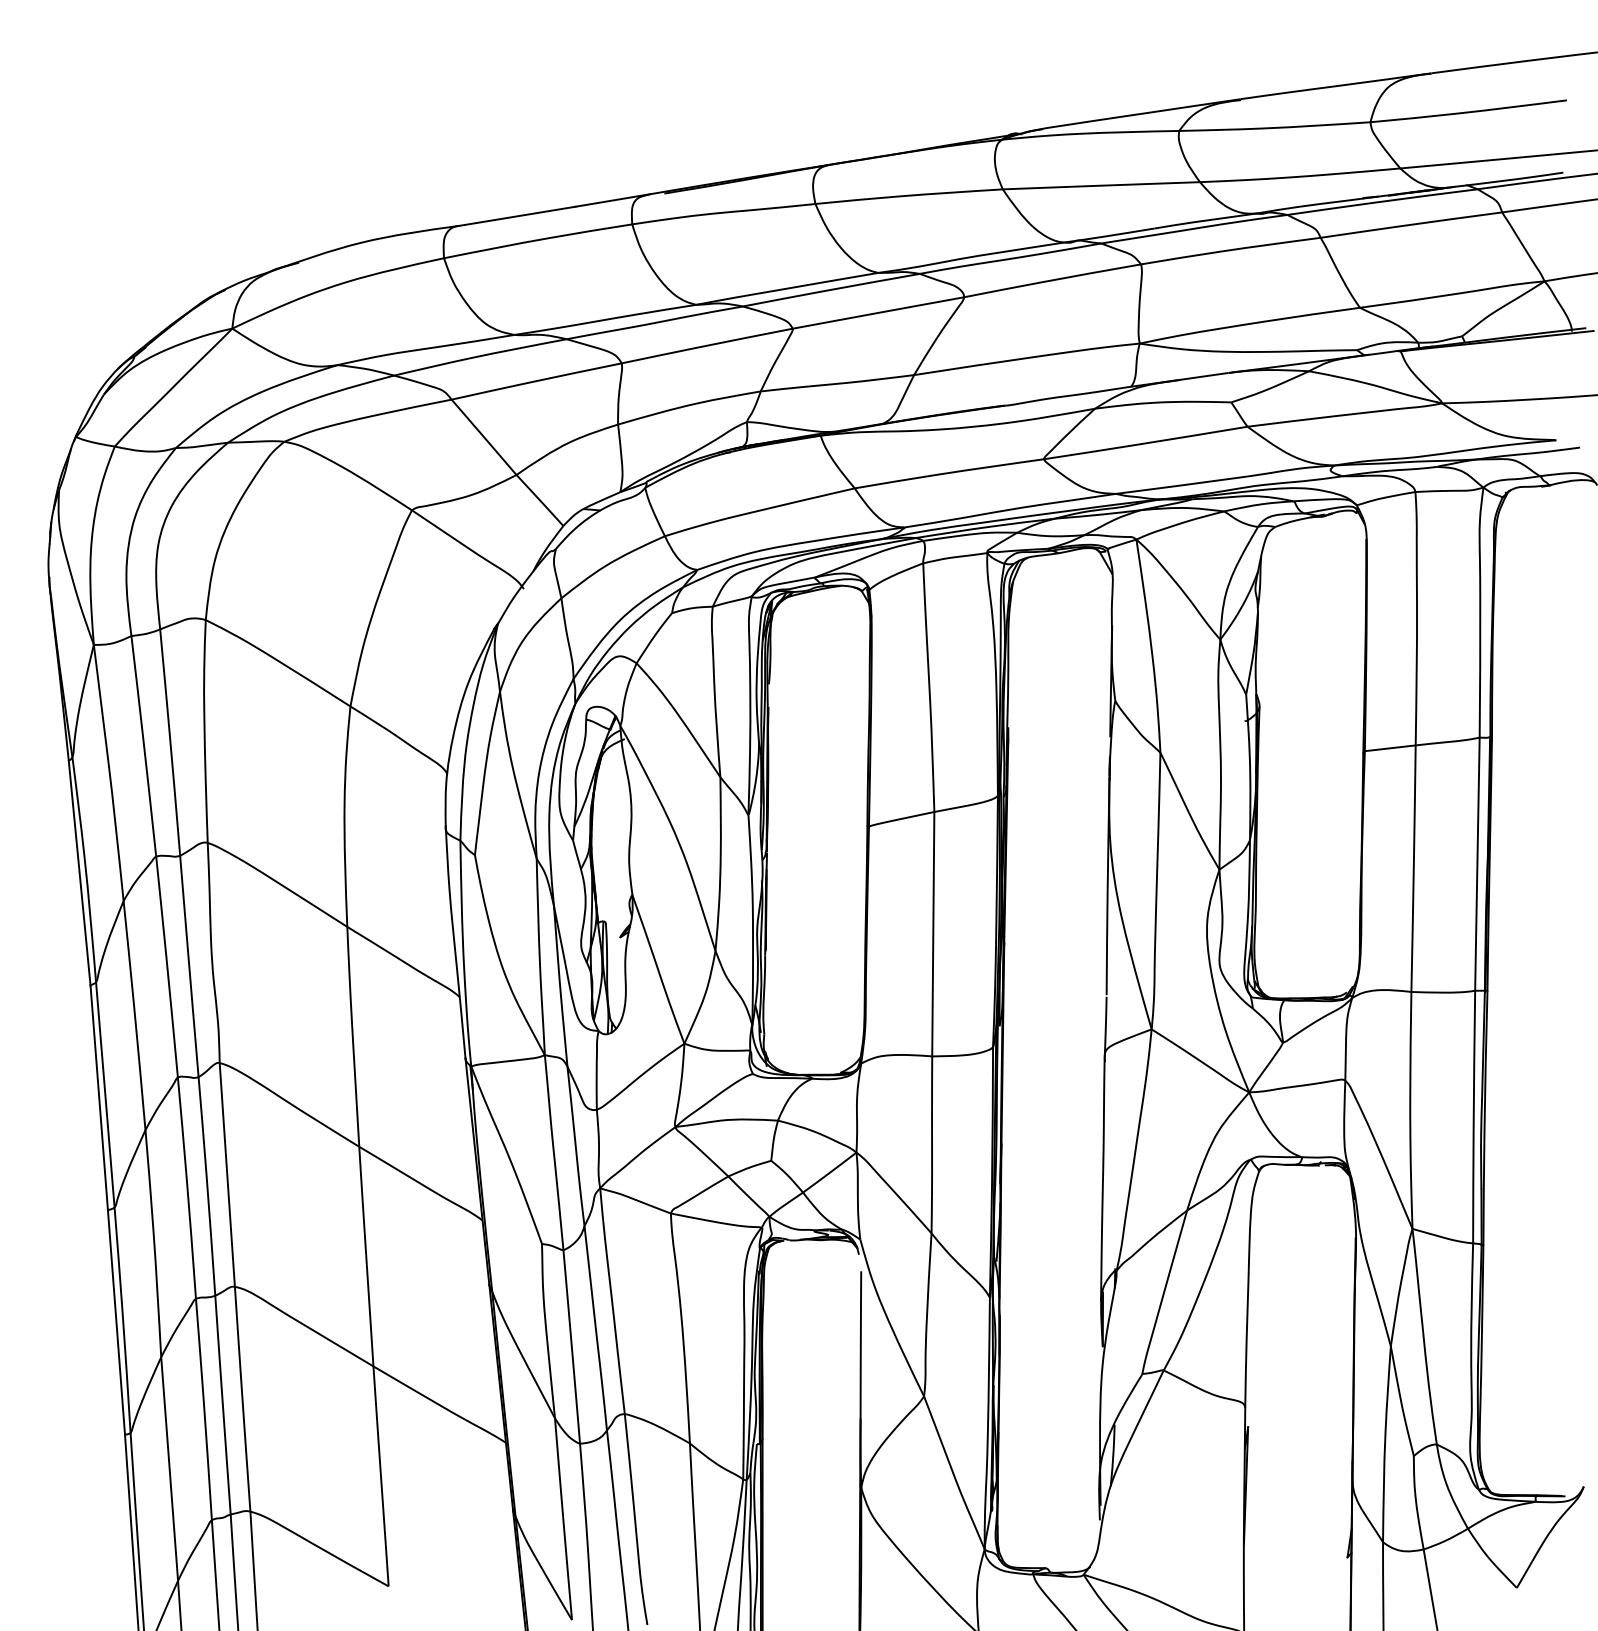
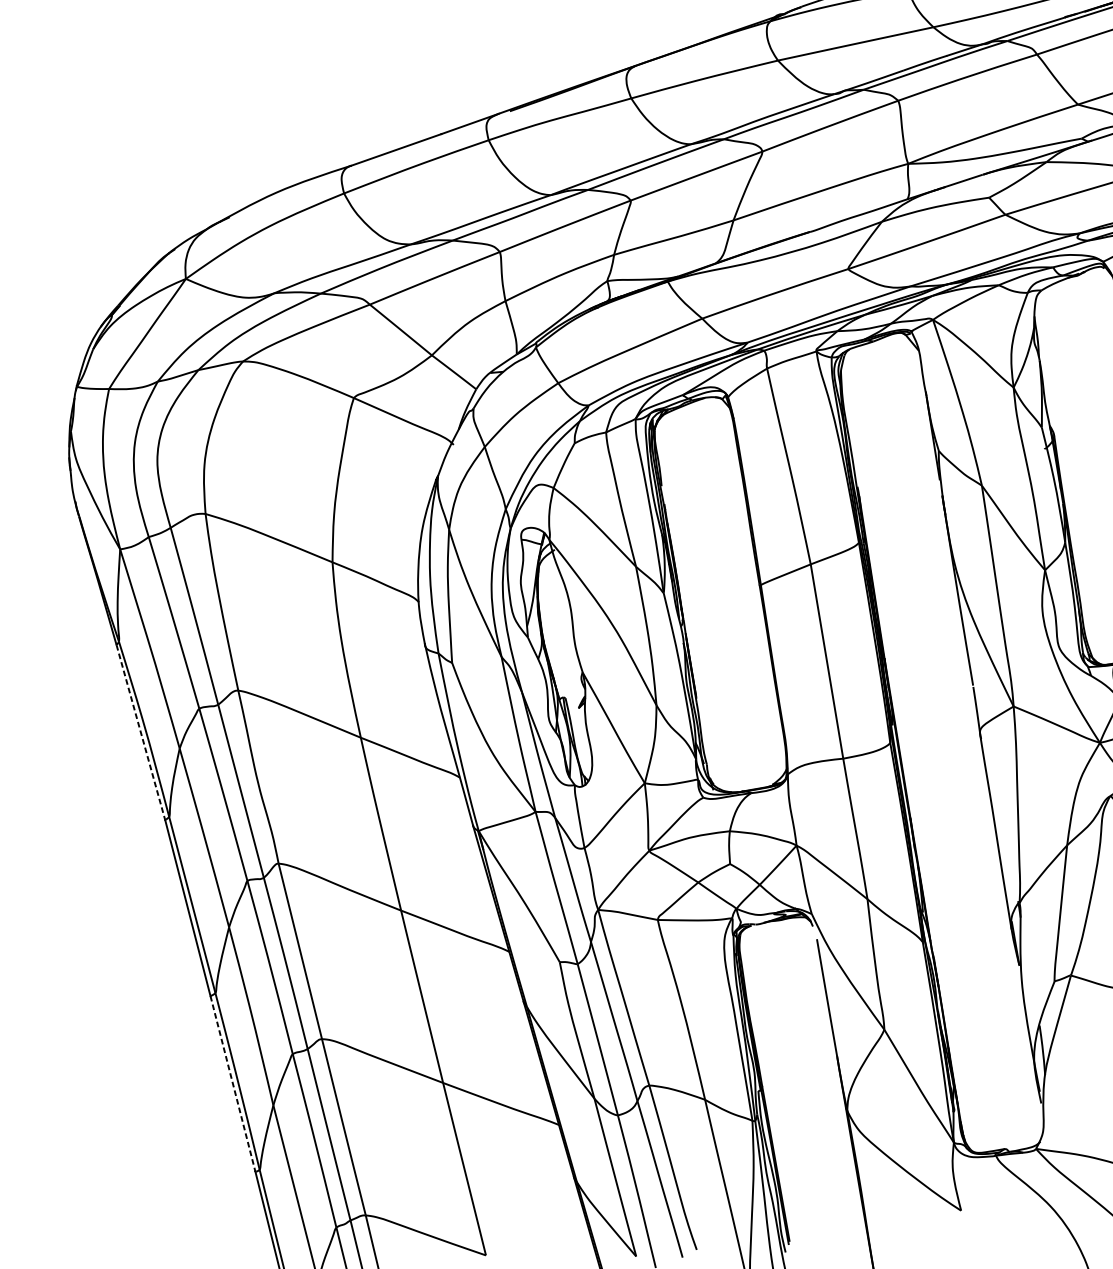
line: (79, 873) -> (140, 732), solid -> dashed
line: (116, 1322) -> (233, 1084), solid -> dashed

